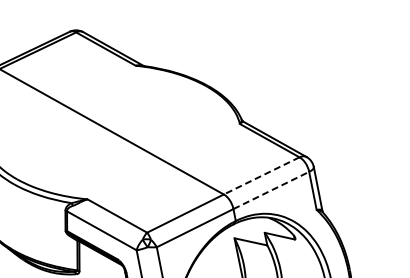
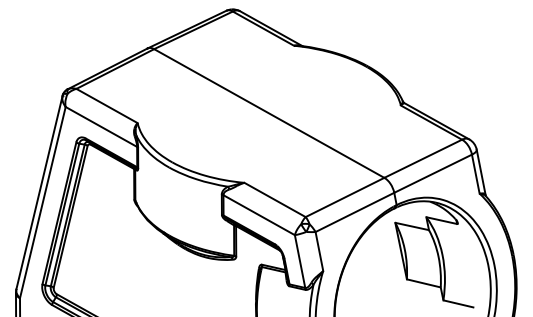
line: (260, 176) -> (422, 159), dashed -> solid
line: (271, 190) -> (433, 173), dashed -> solid

